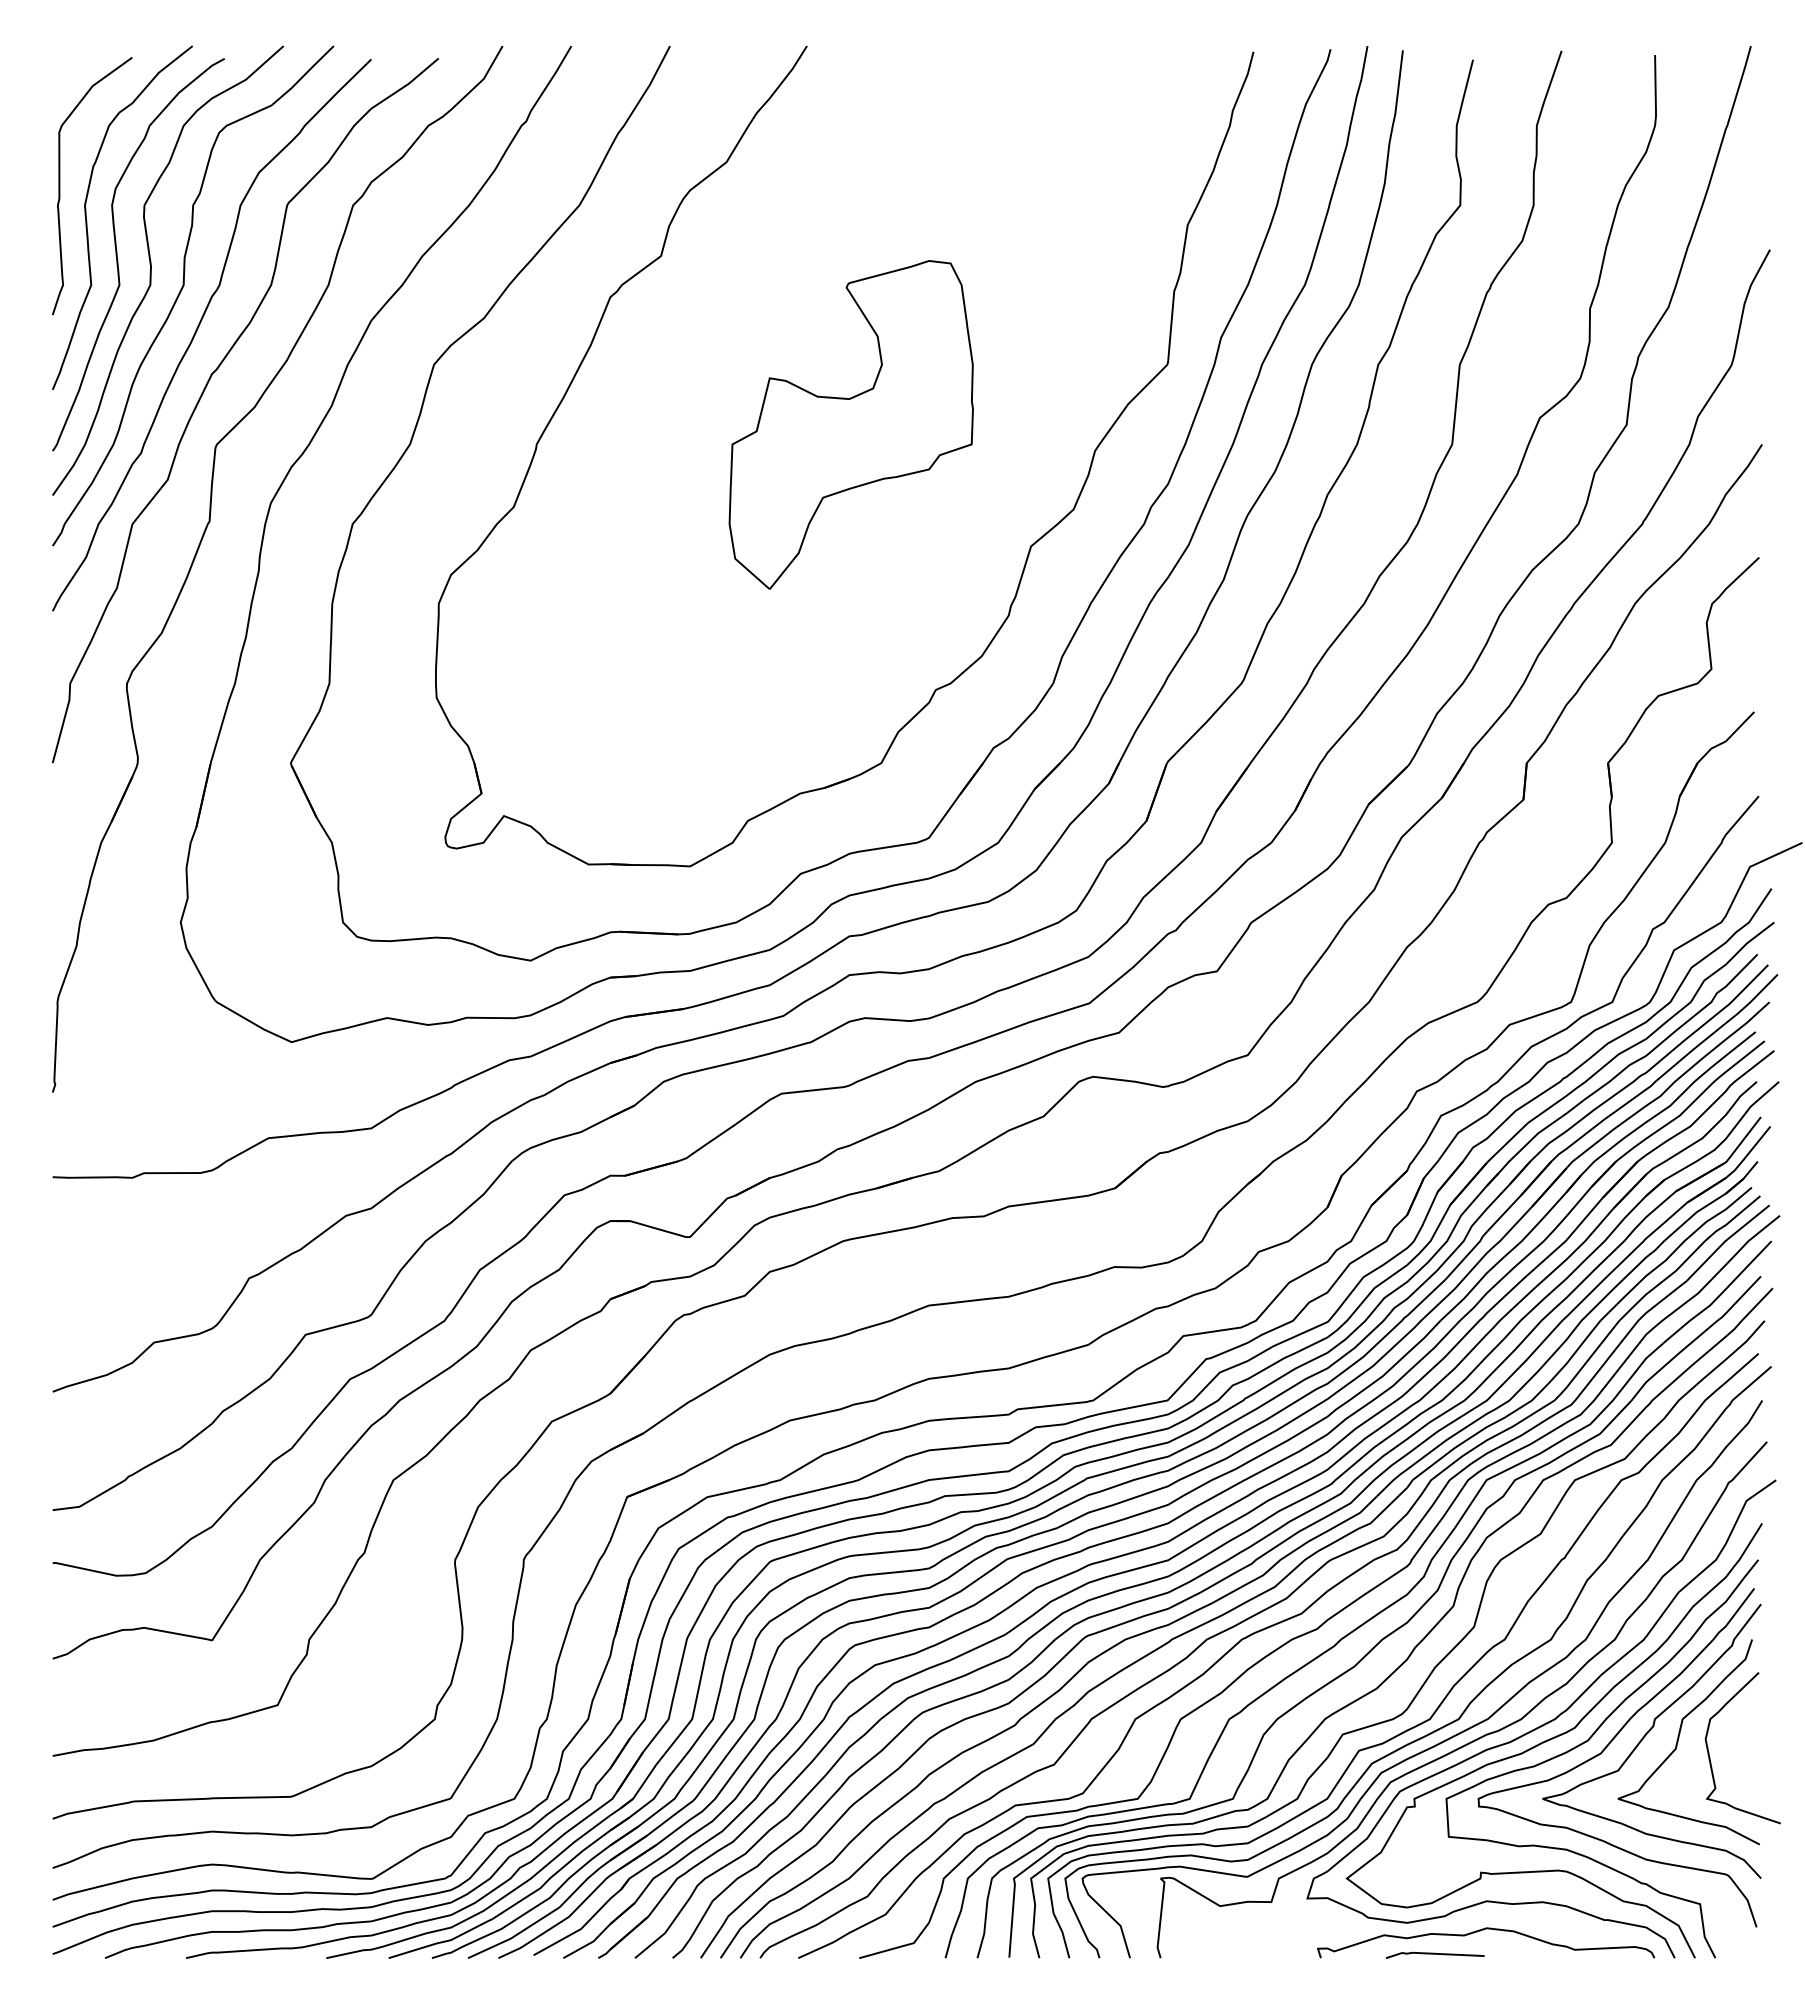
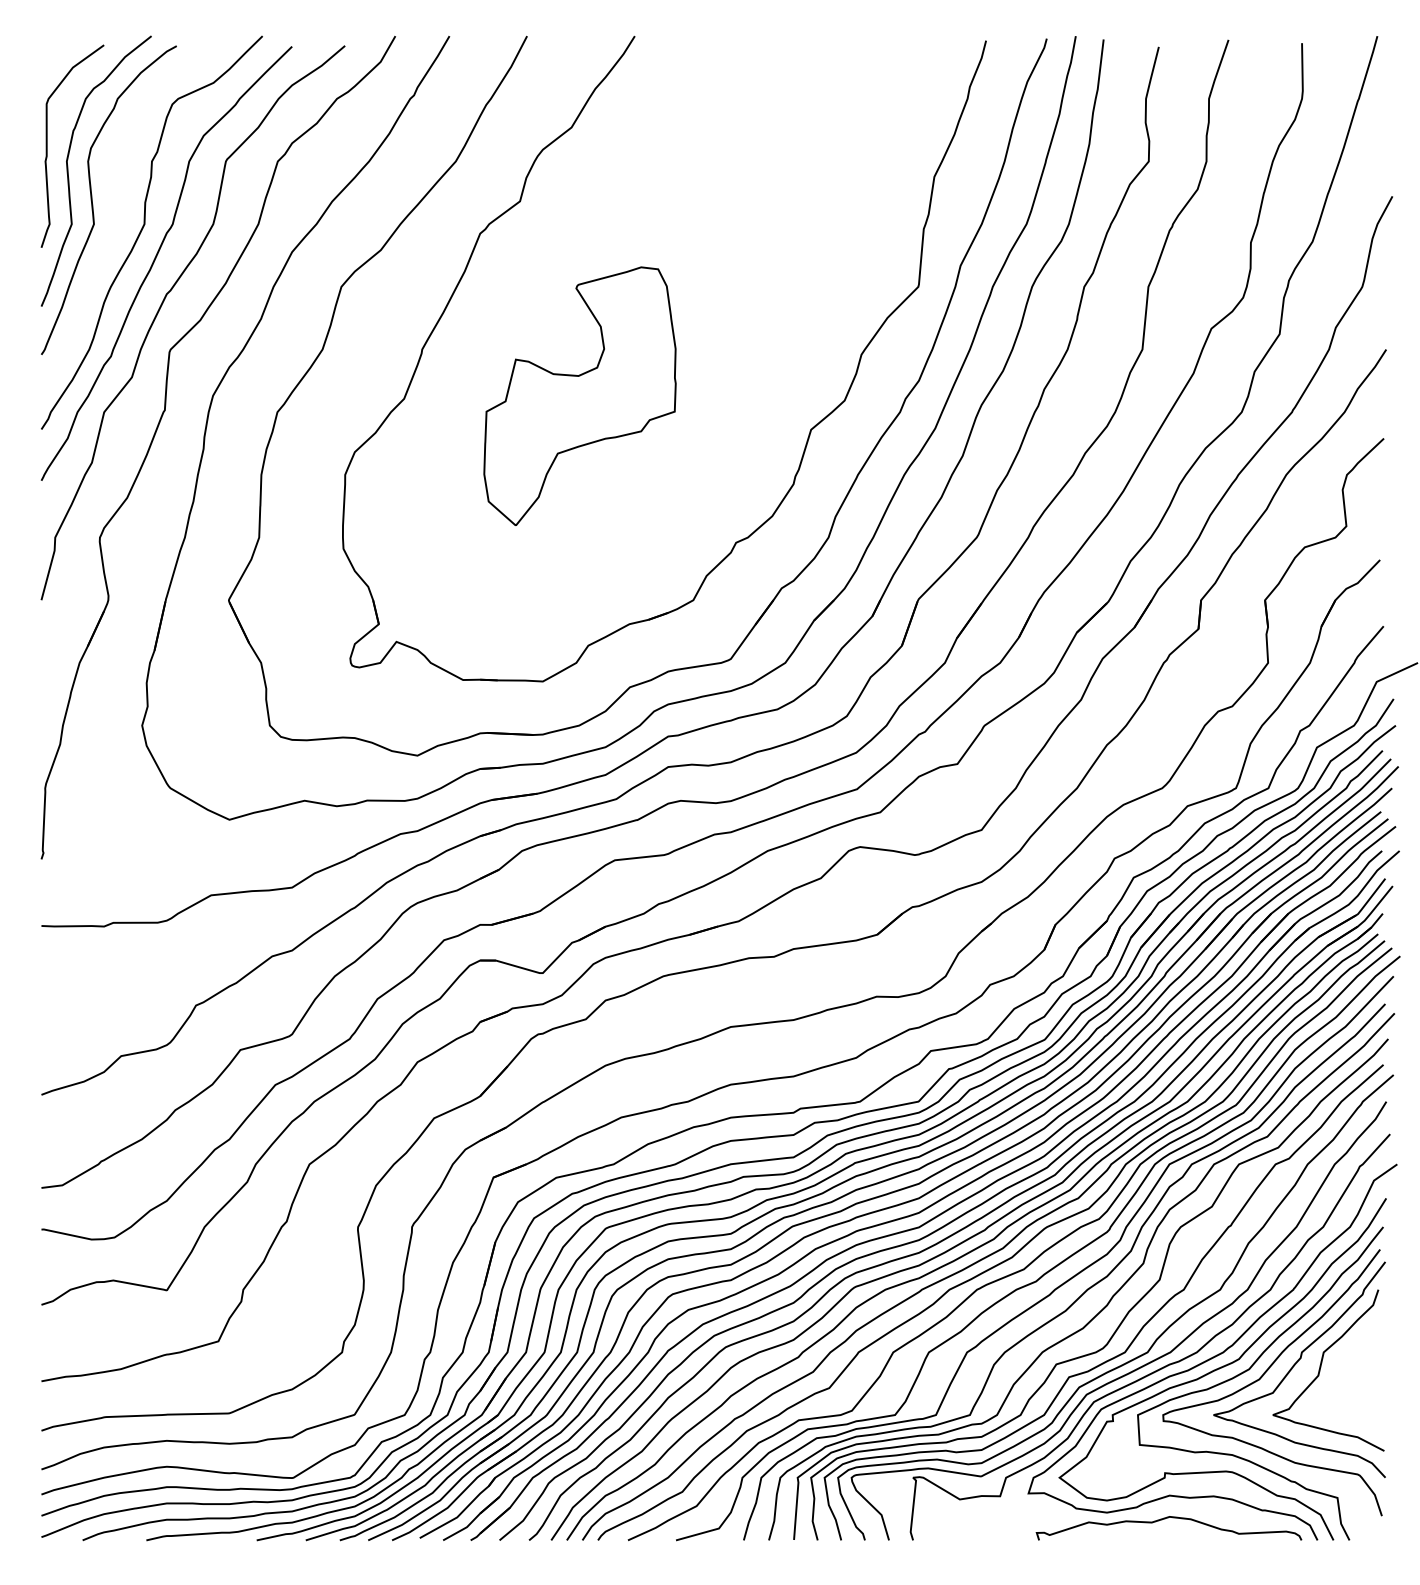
curve: (151, 270) -> (119, 212), removed
part: (850, 424) -> (579, 396), moved
curve: (1709, 1752) -> (1344, 1378), removed
line: (1435, 1954) -> (1129, 1537), removed

